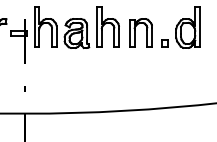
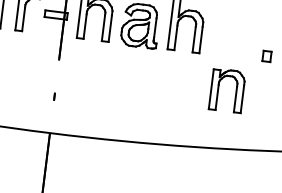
part: (140, 32) -> (226, 89), moved

